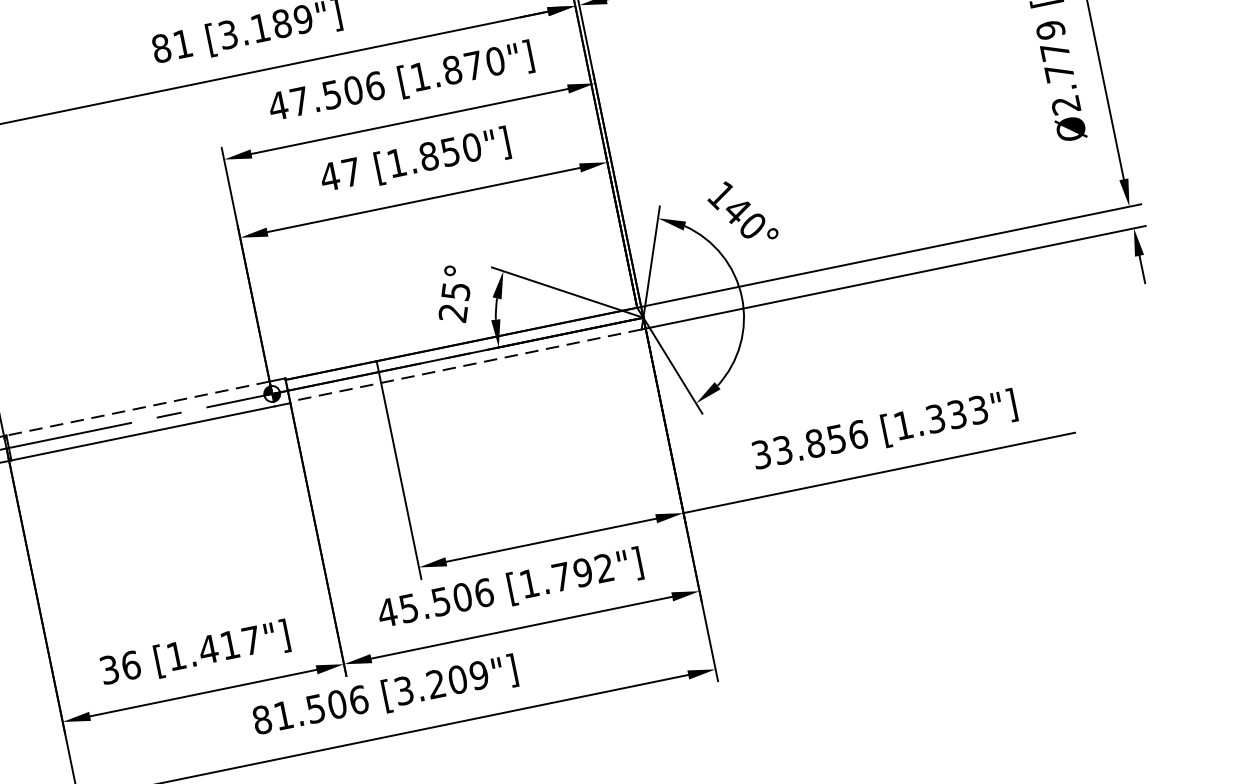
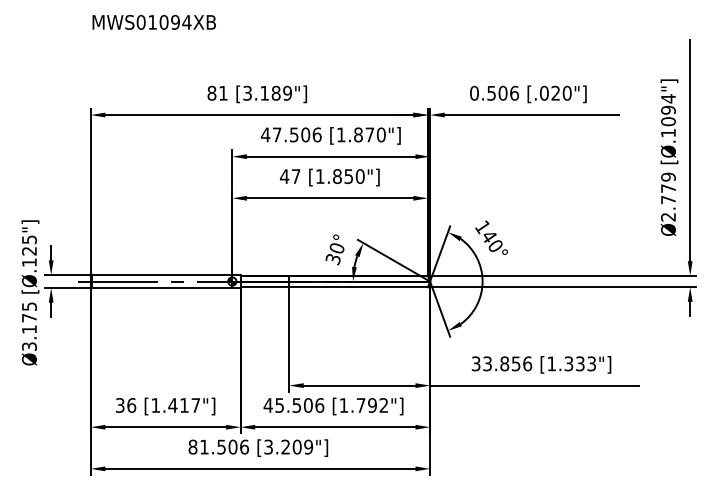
text: (455, 303) -> (335, 254), 25° -> 30°
line: (466, 365) -> (334, 287), dashed -> solid
line: (136, 408) -> (161, 274), dashed -> solid

